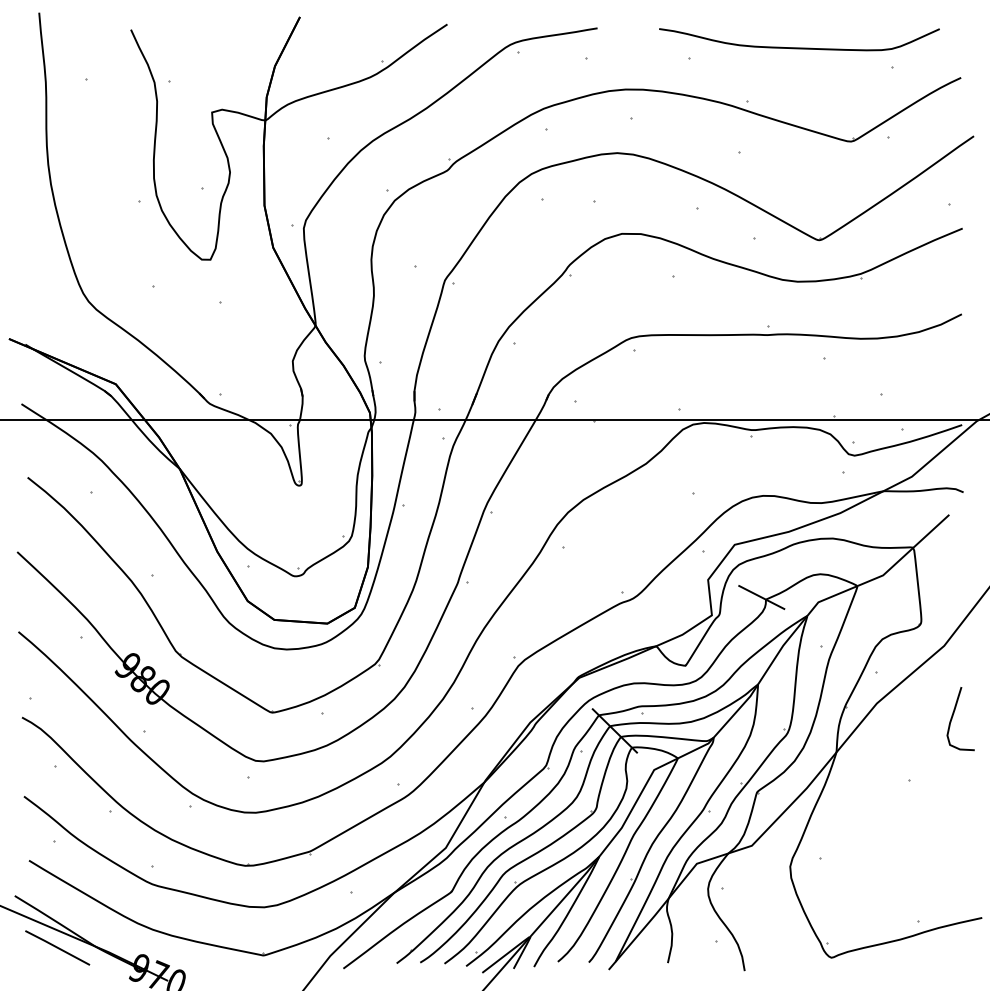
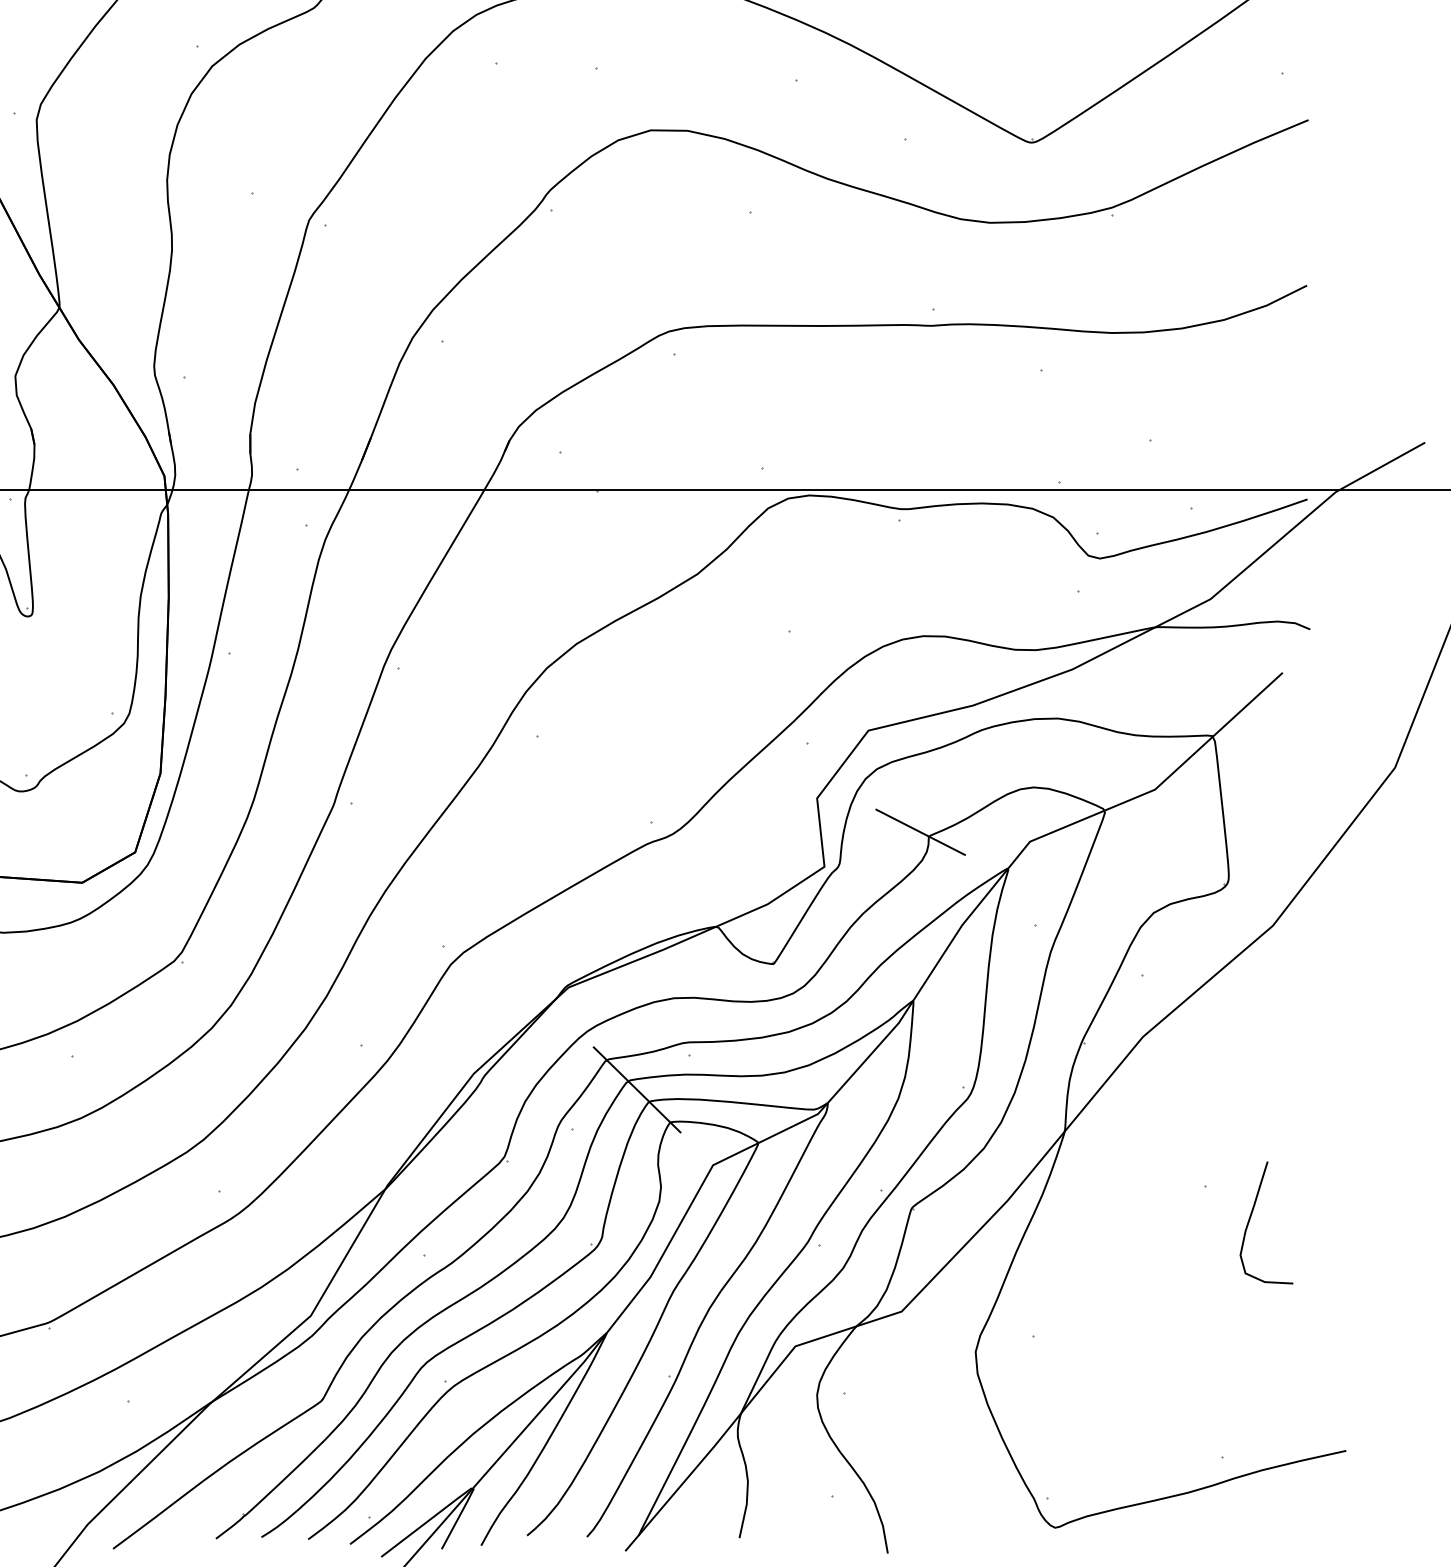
curve: (953, 716) -> (1252, 1218), moved

